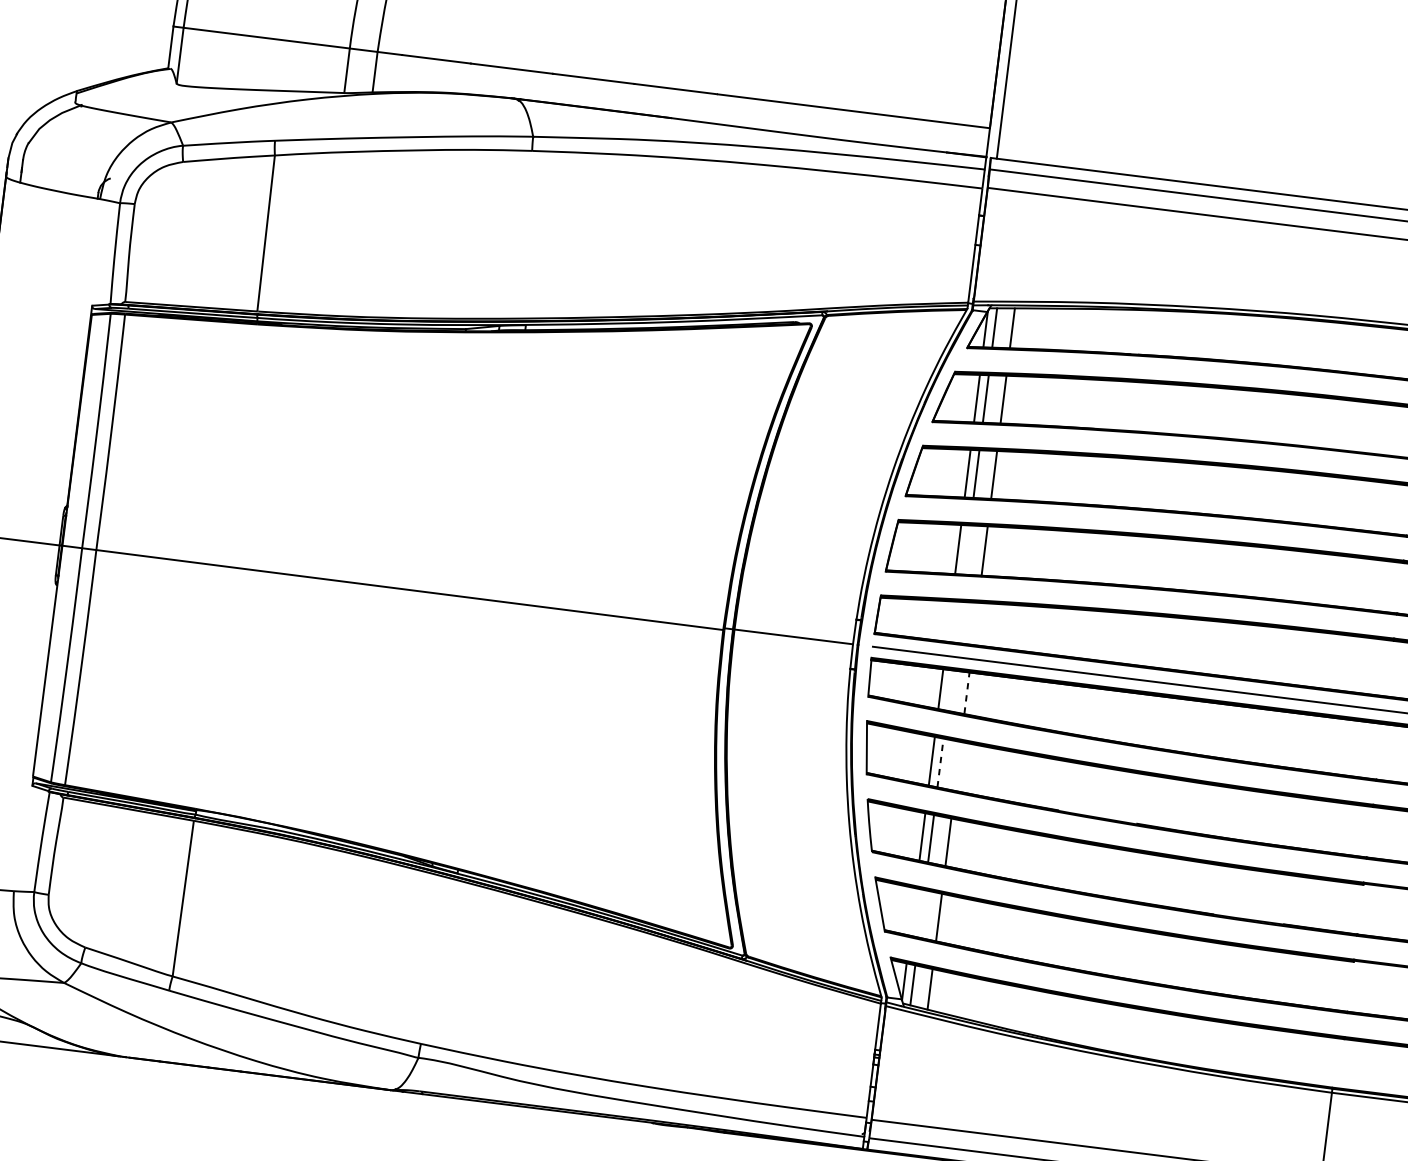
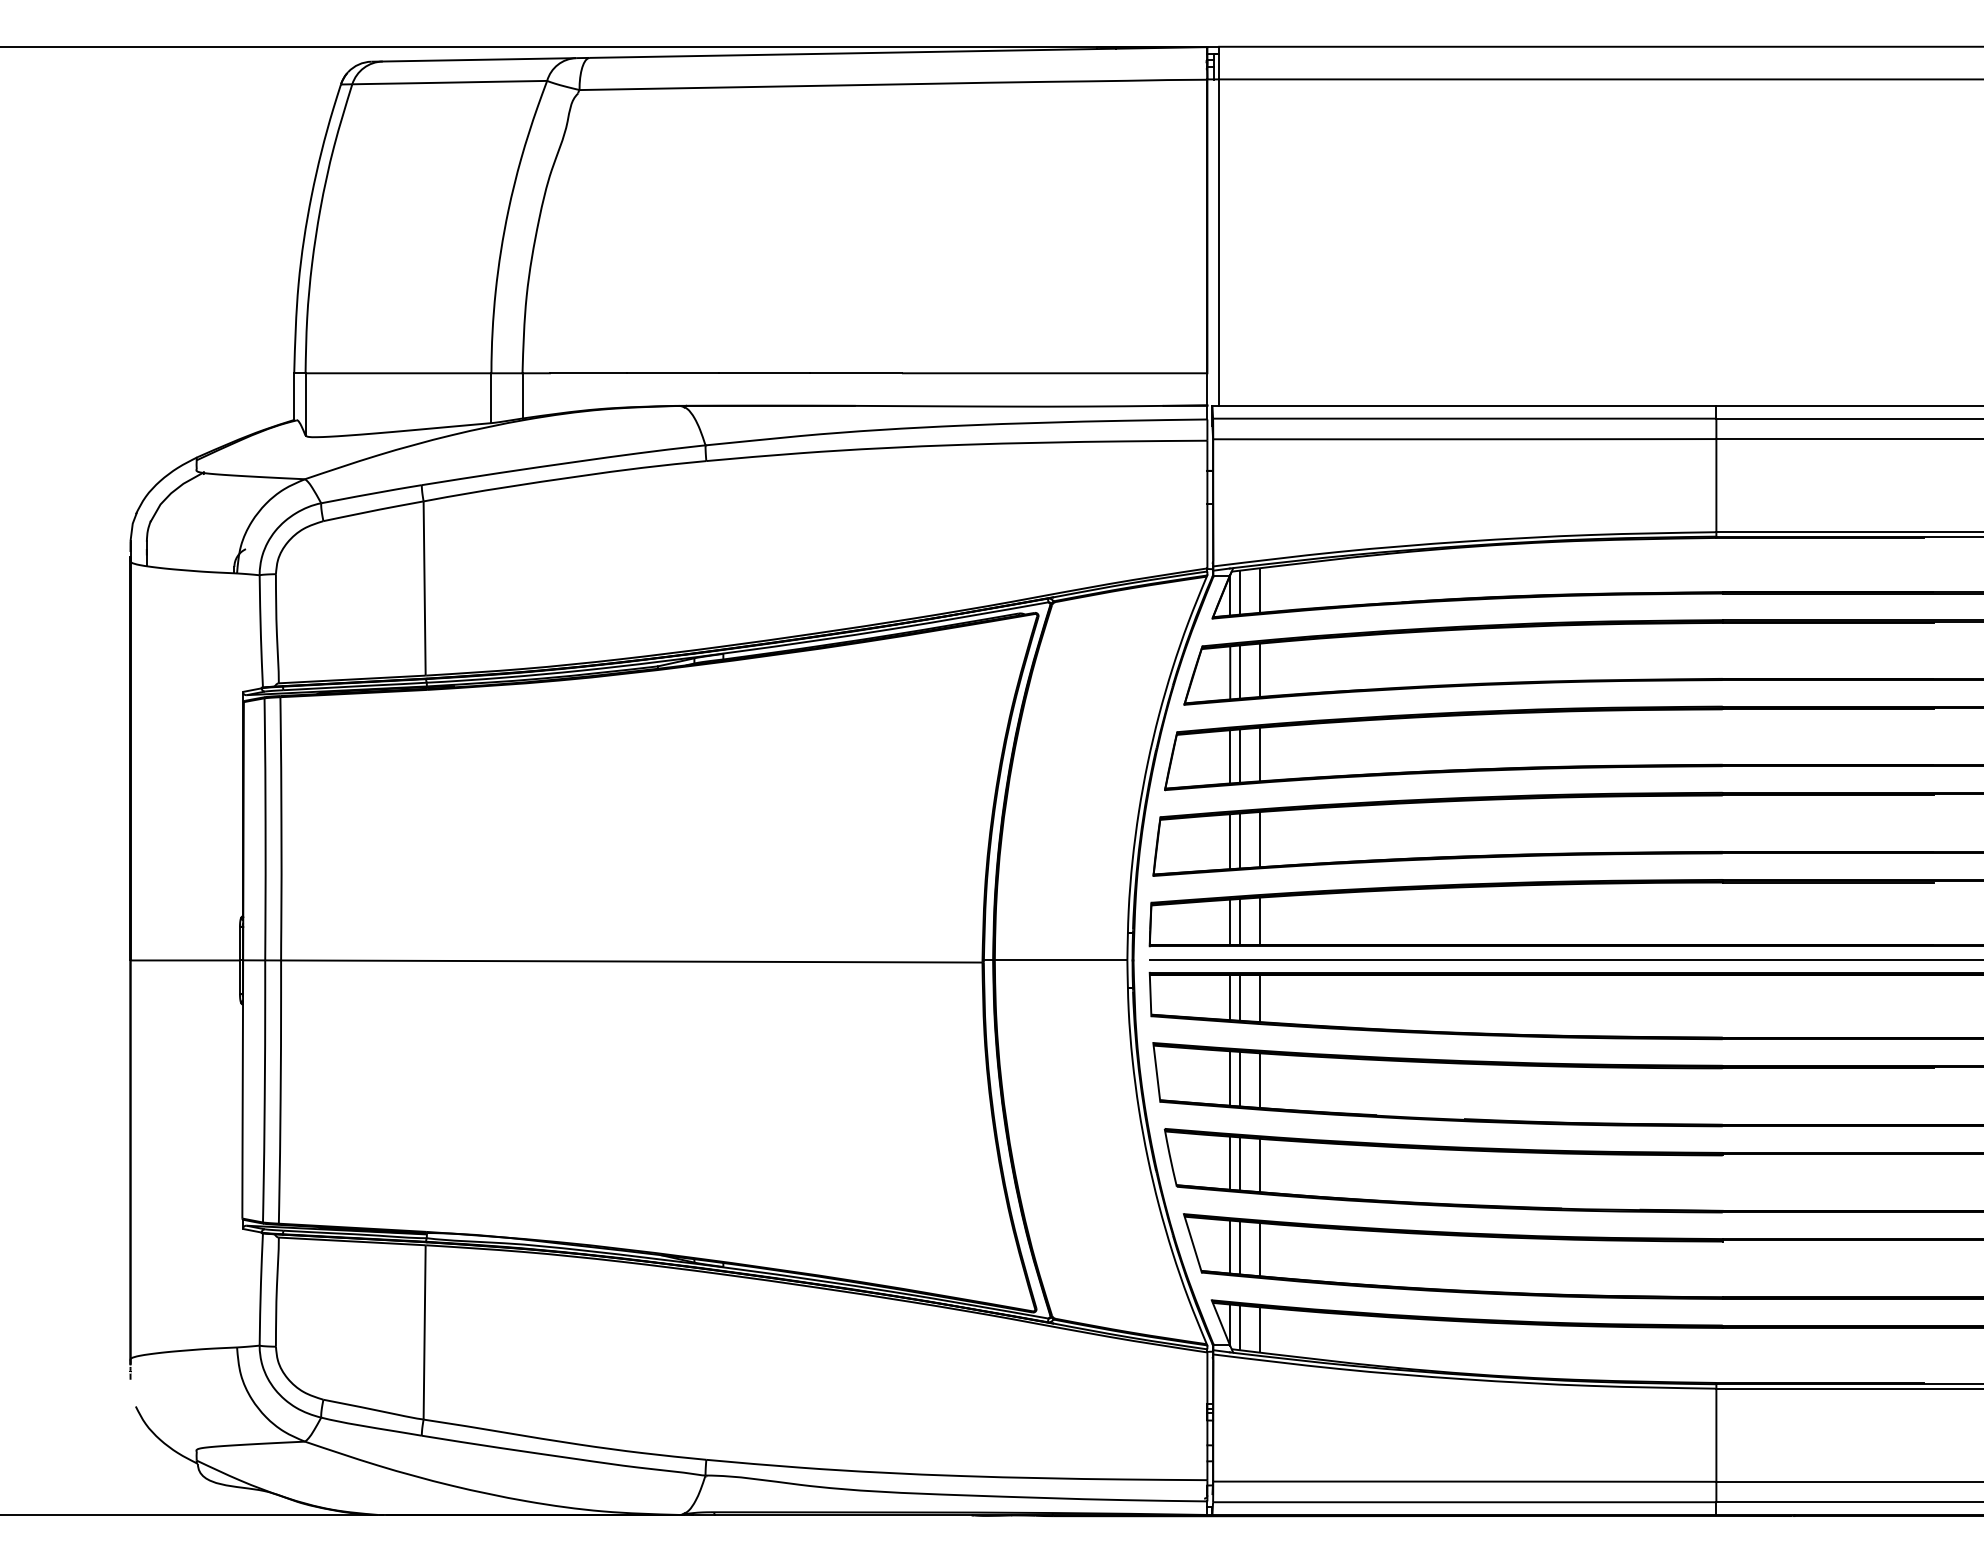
line: (967, 550) -> (1240, 841), added
line: (949, 620) -> (1230, 921), added
line: (958, 622) -> (1240, 921), added
line: (975, 623) -> (1259, 920), added
line: (950, 690) -> (1240, 997), added
line: (967, 692) -> (1259, 997), dashed -> solid
line: (941, 762) -> (1240, 1078), dashed -> solid
line: (957, 766) -> (1259, 1080), added
line: (913, 911) -> (1230, 1246), added
line: (922, 913) -> (1240, 1247), added

